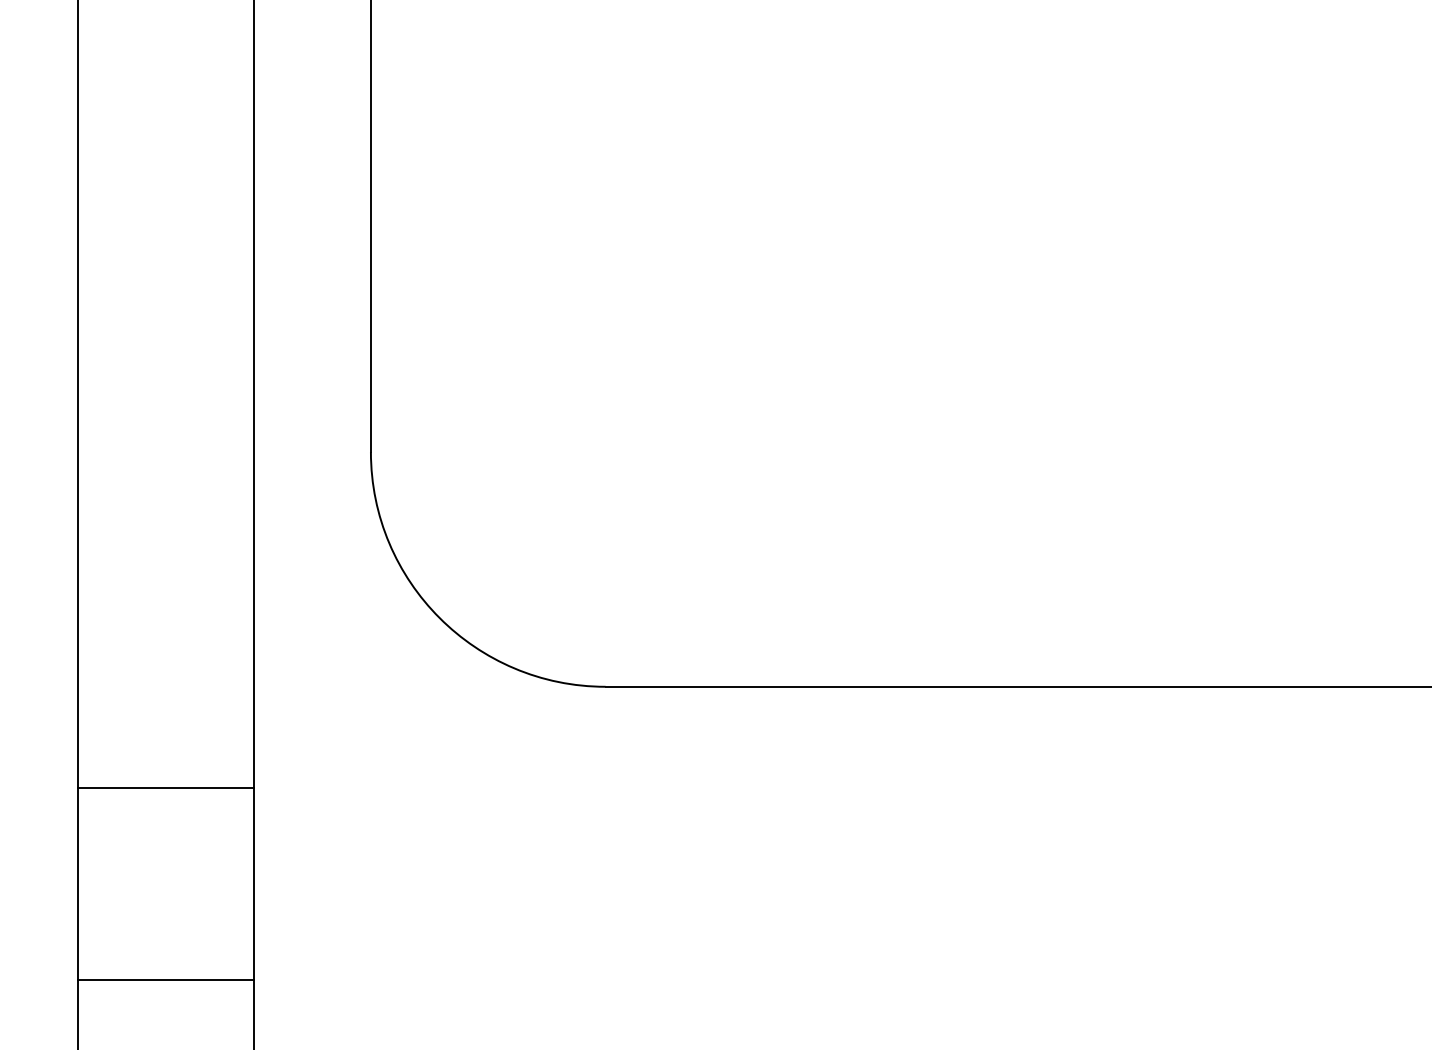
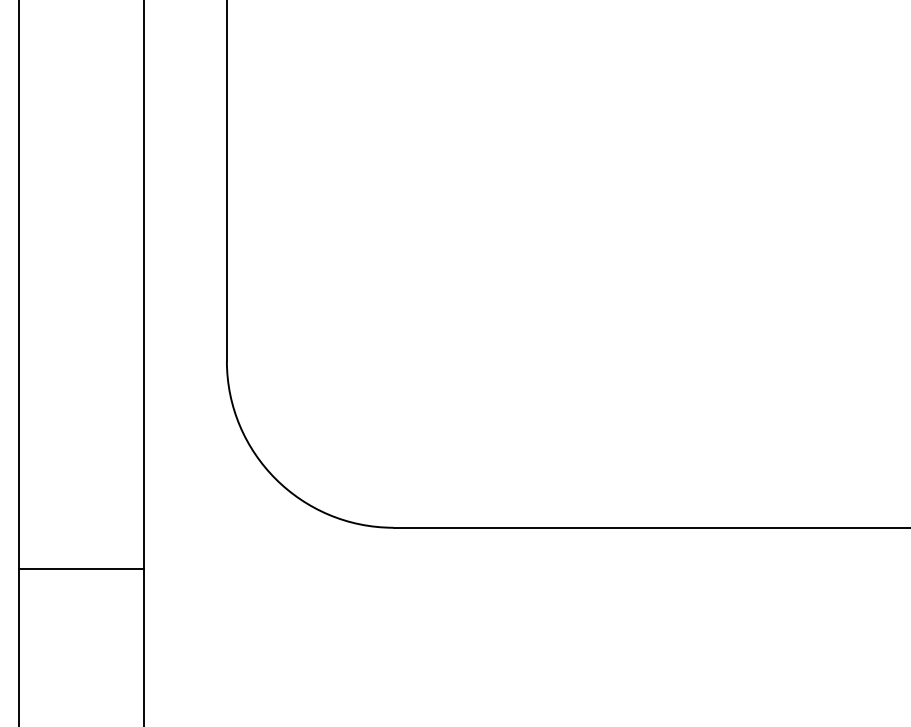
line: (165, 788) -> (81, 569), moved

